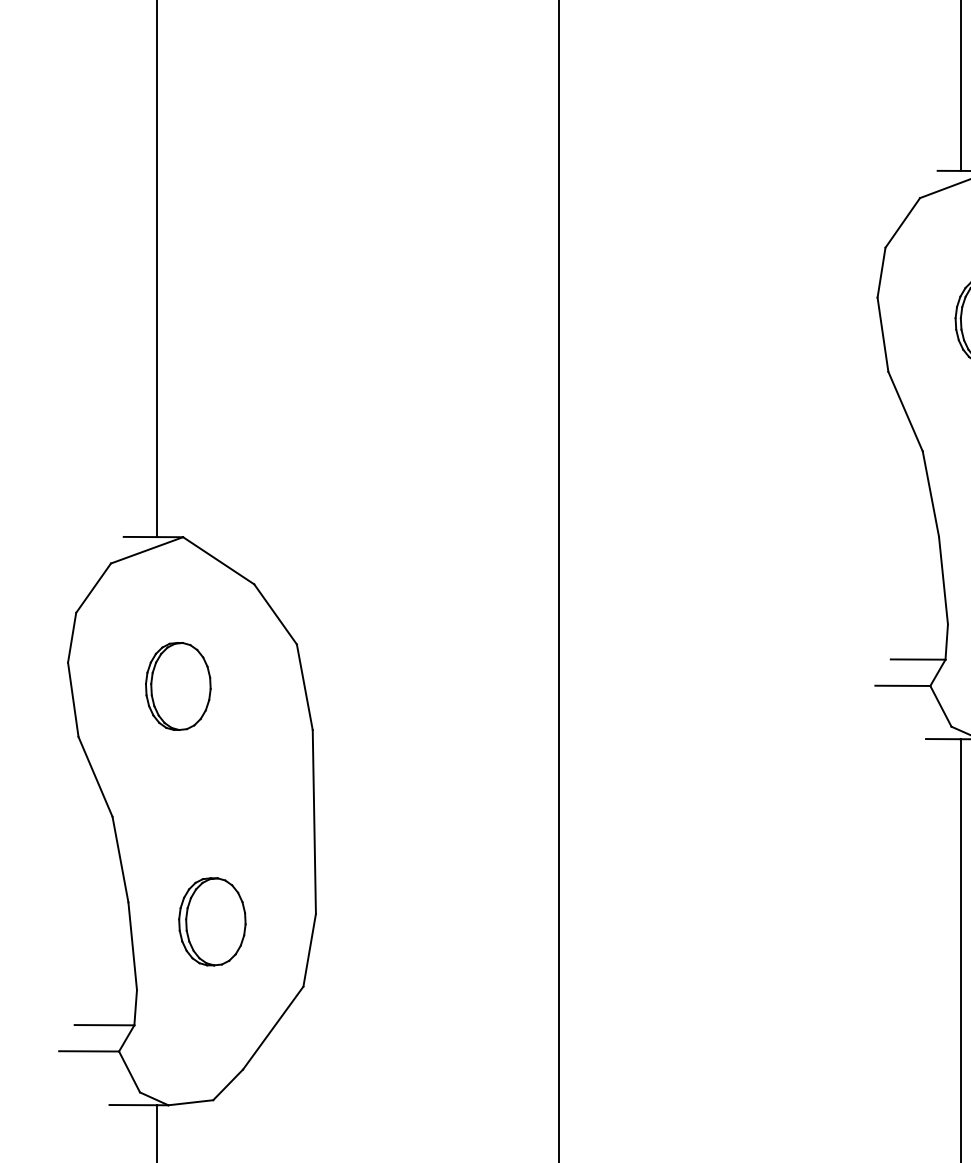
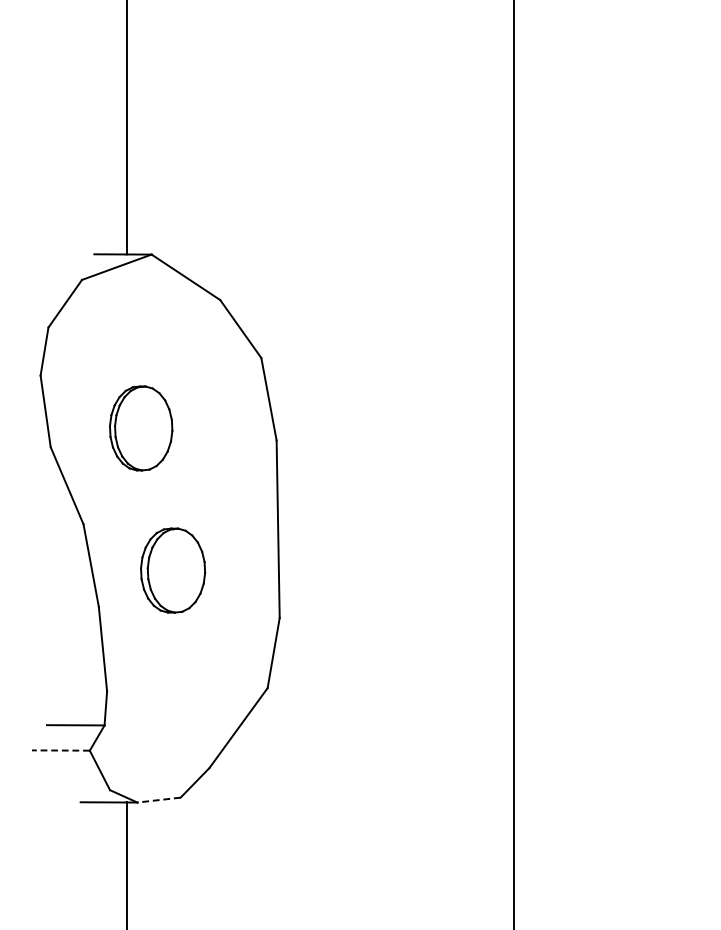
part: (178, 686) -> (141, 428), moved
part: (212, 921) -> (173, 570), moved
line: (89, 1051) -> (61, 750), solid -> dashed
line: (190, 1102) -> (158, 799), solid -> dashed

